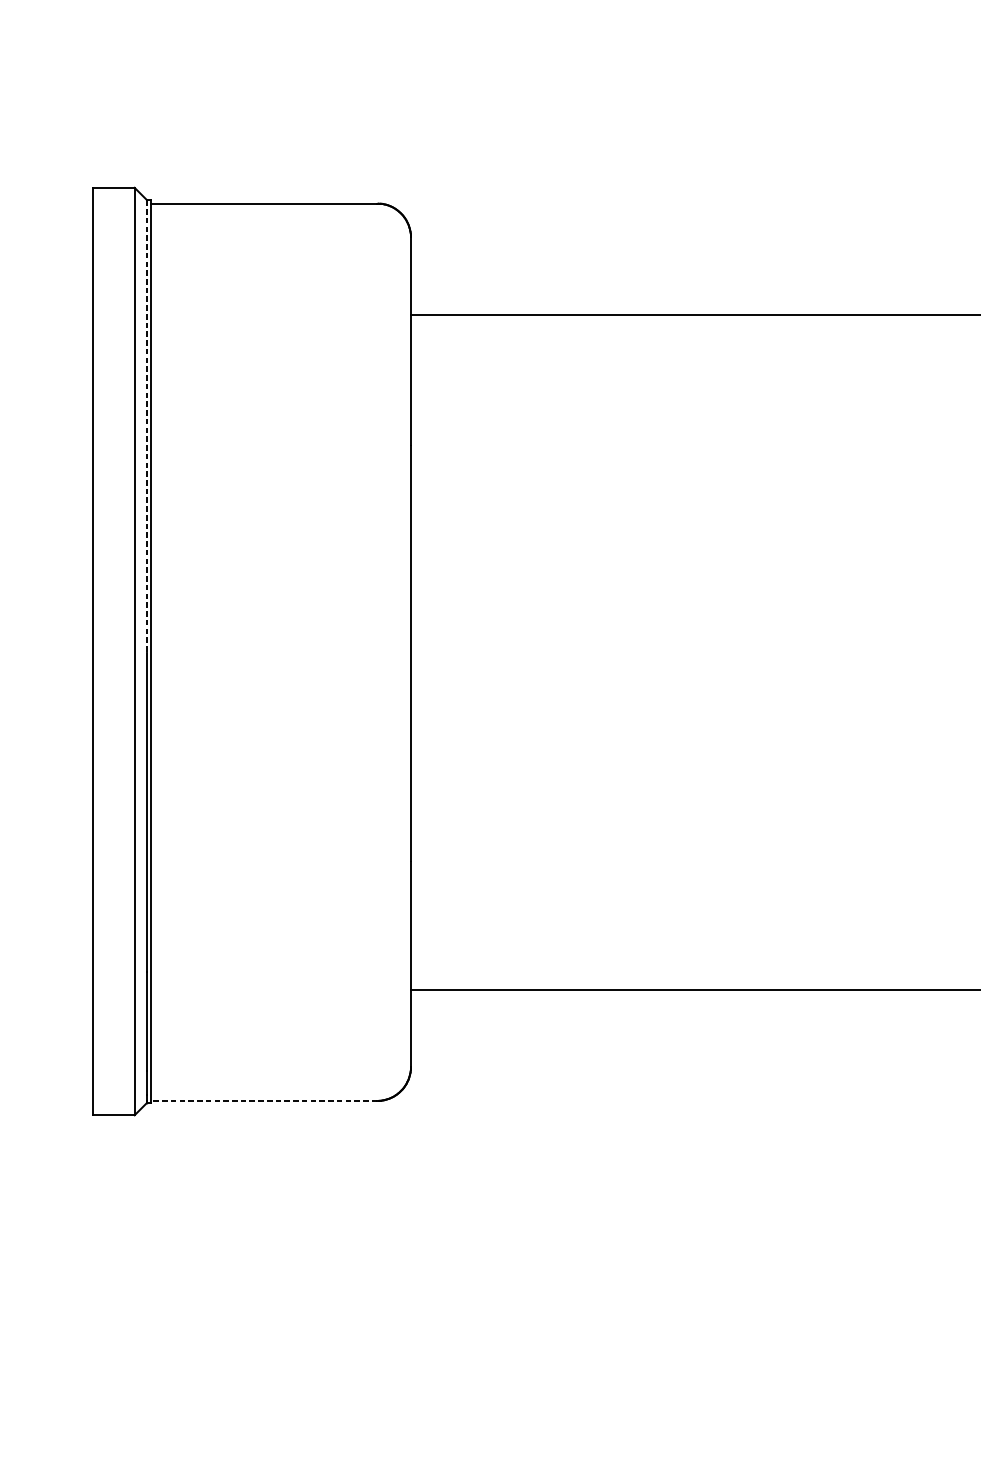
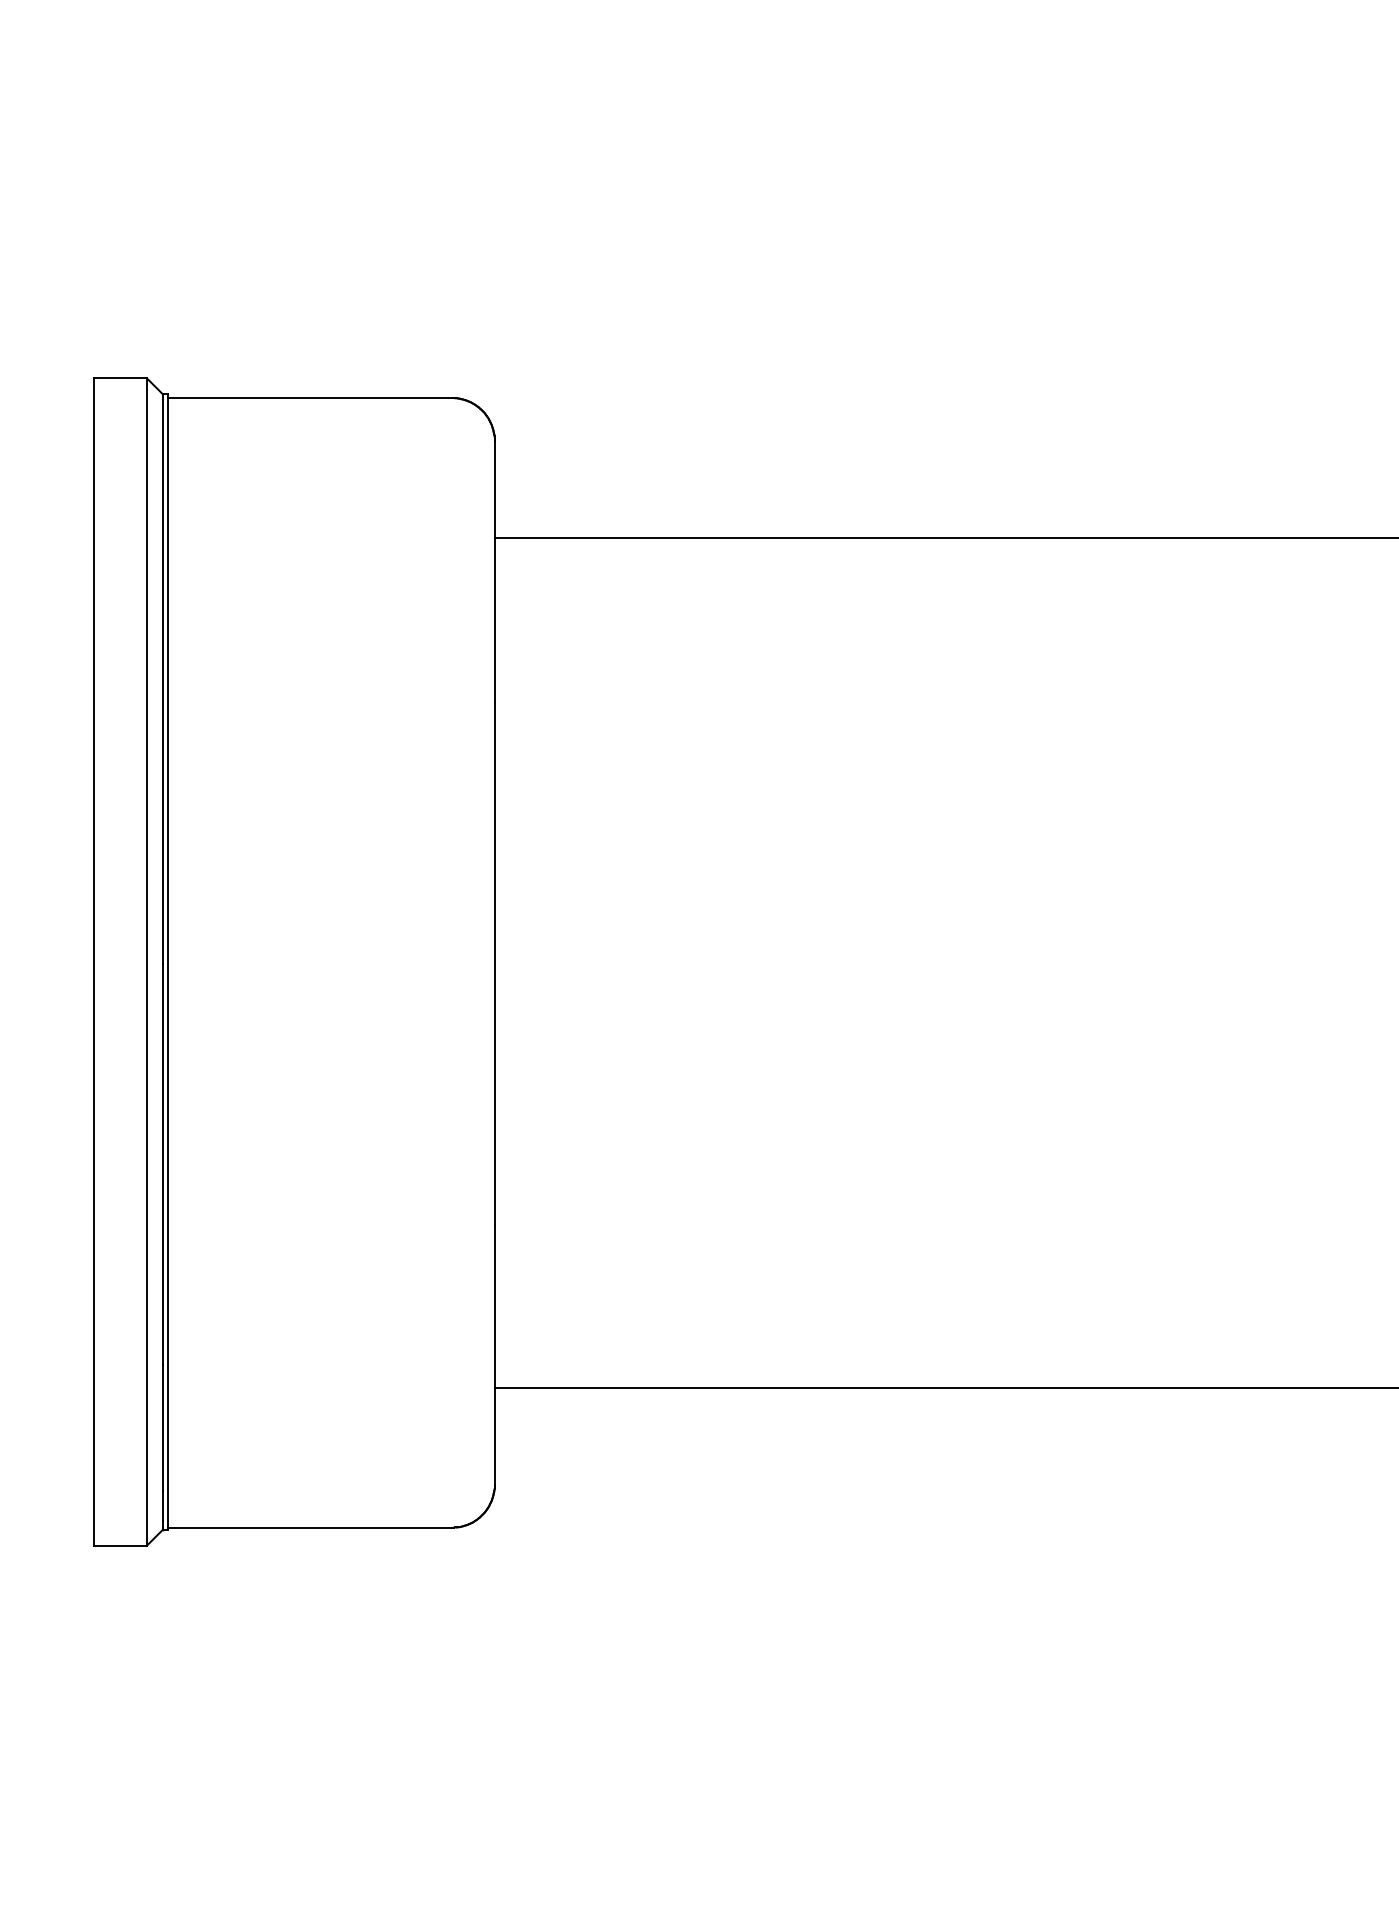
line: (147, 426) -> (162, 678), dashed -> solid
line: (263, 1100) -> (309, 1527), dashed -> solid

